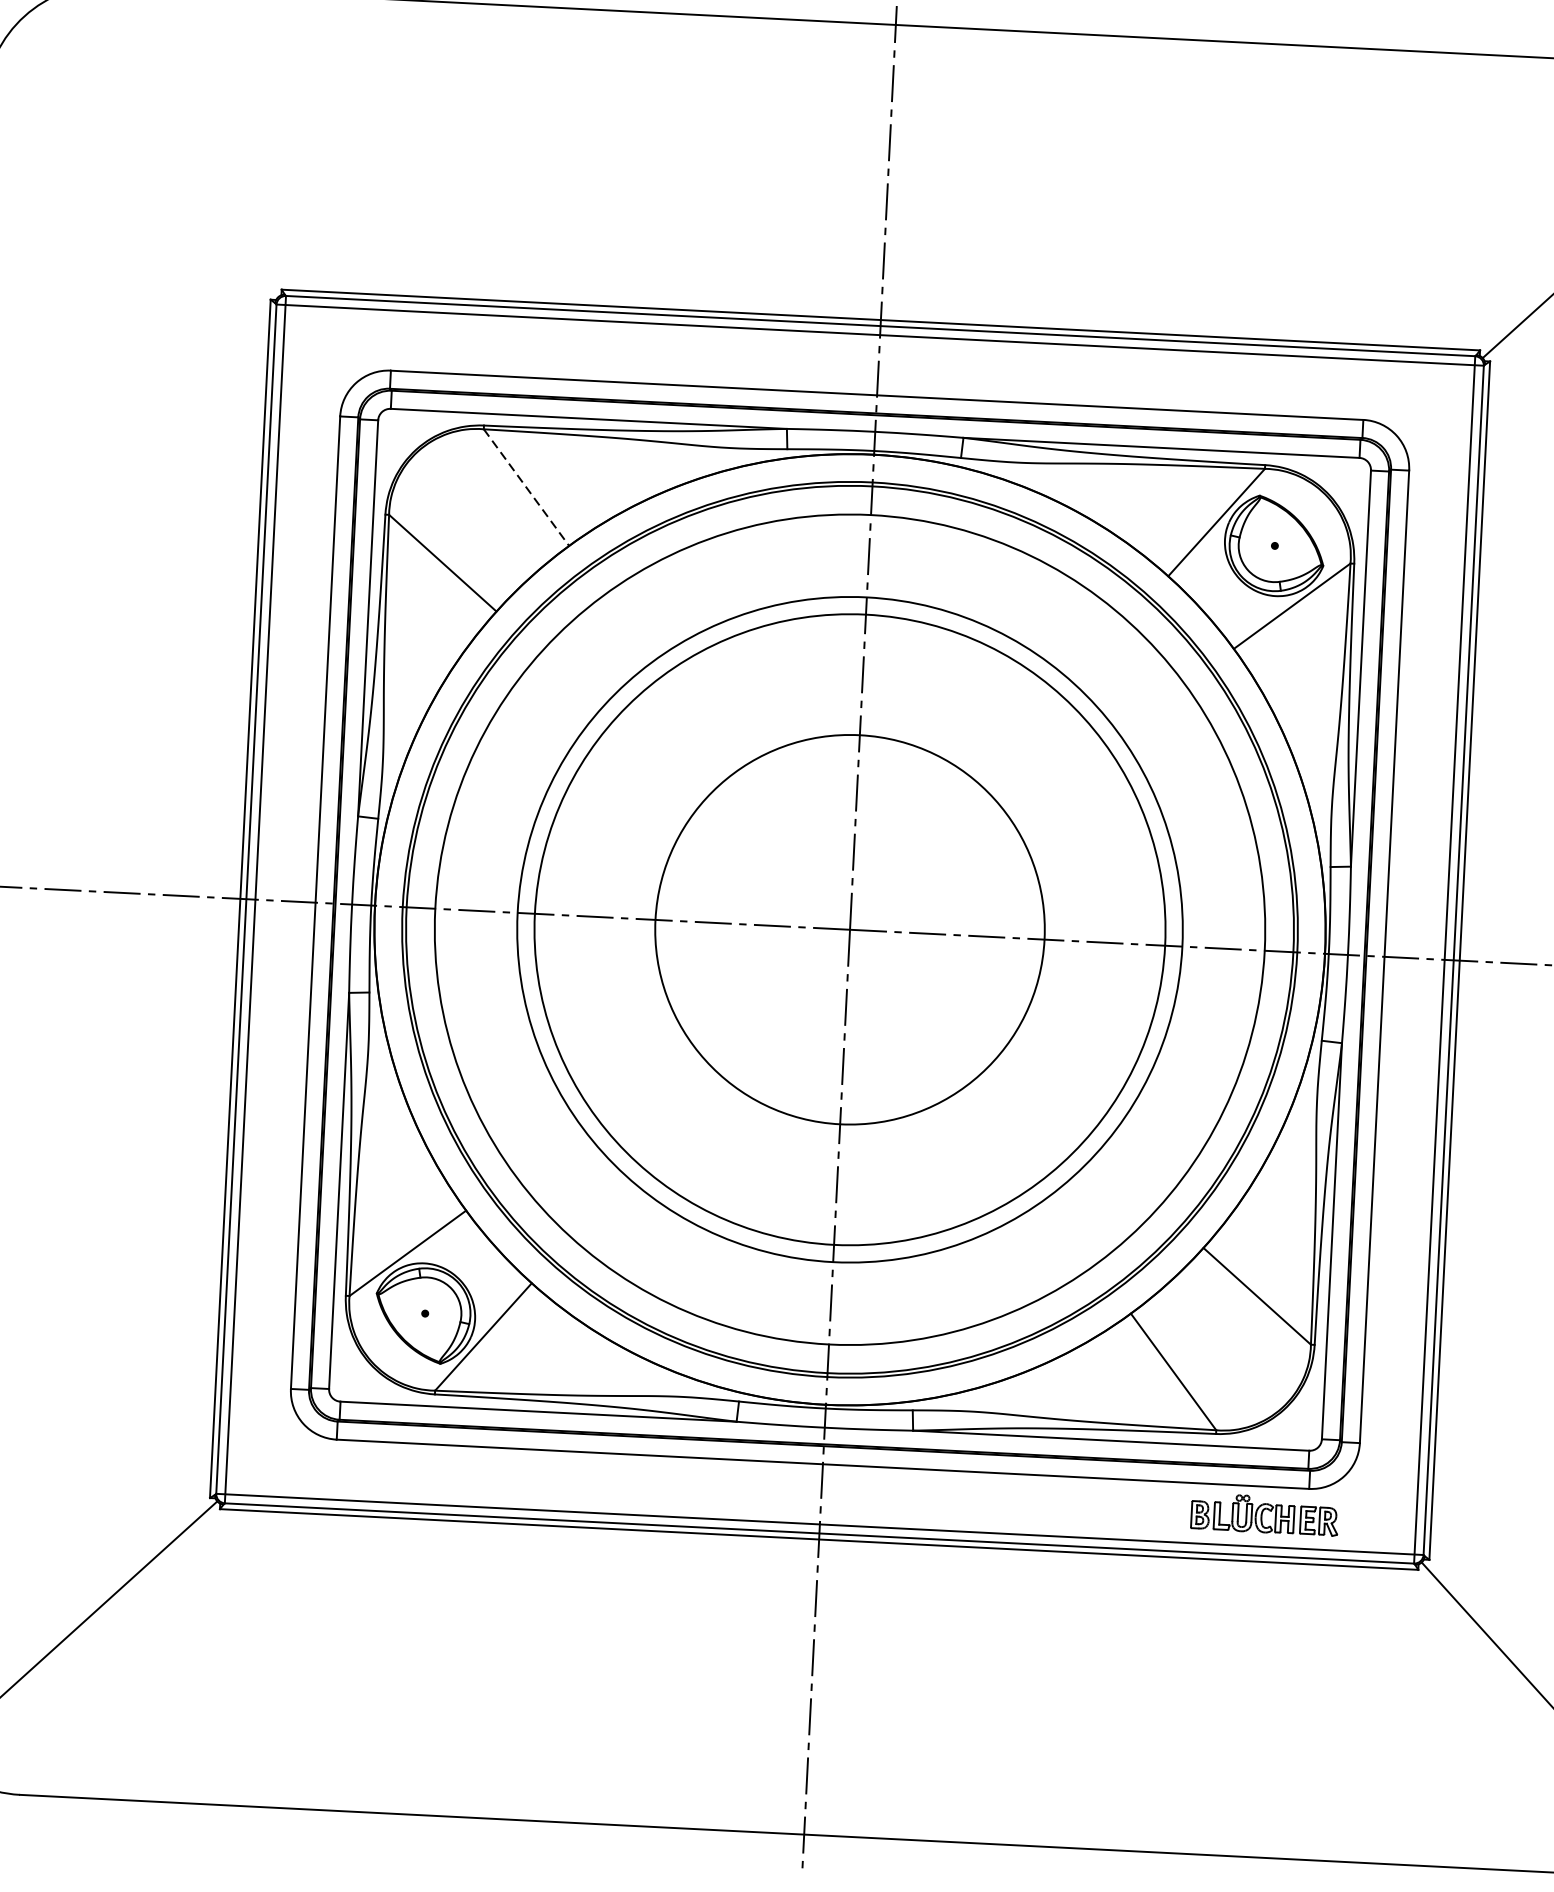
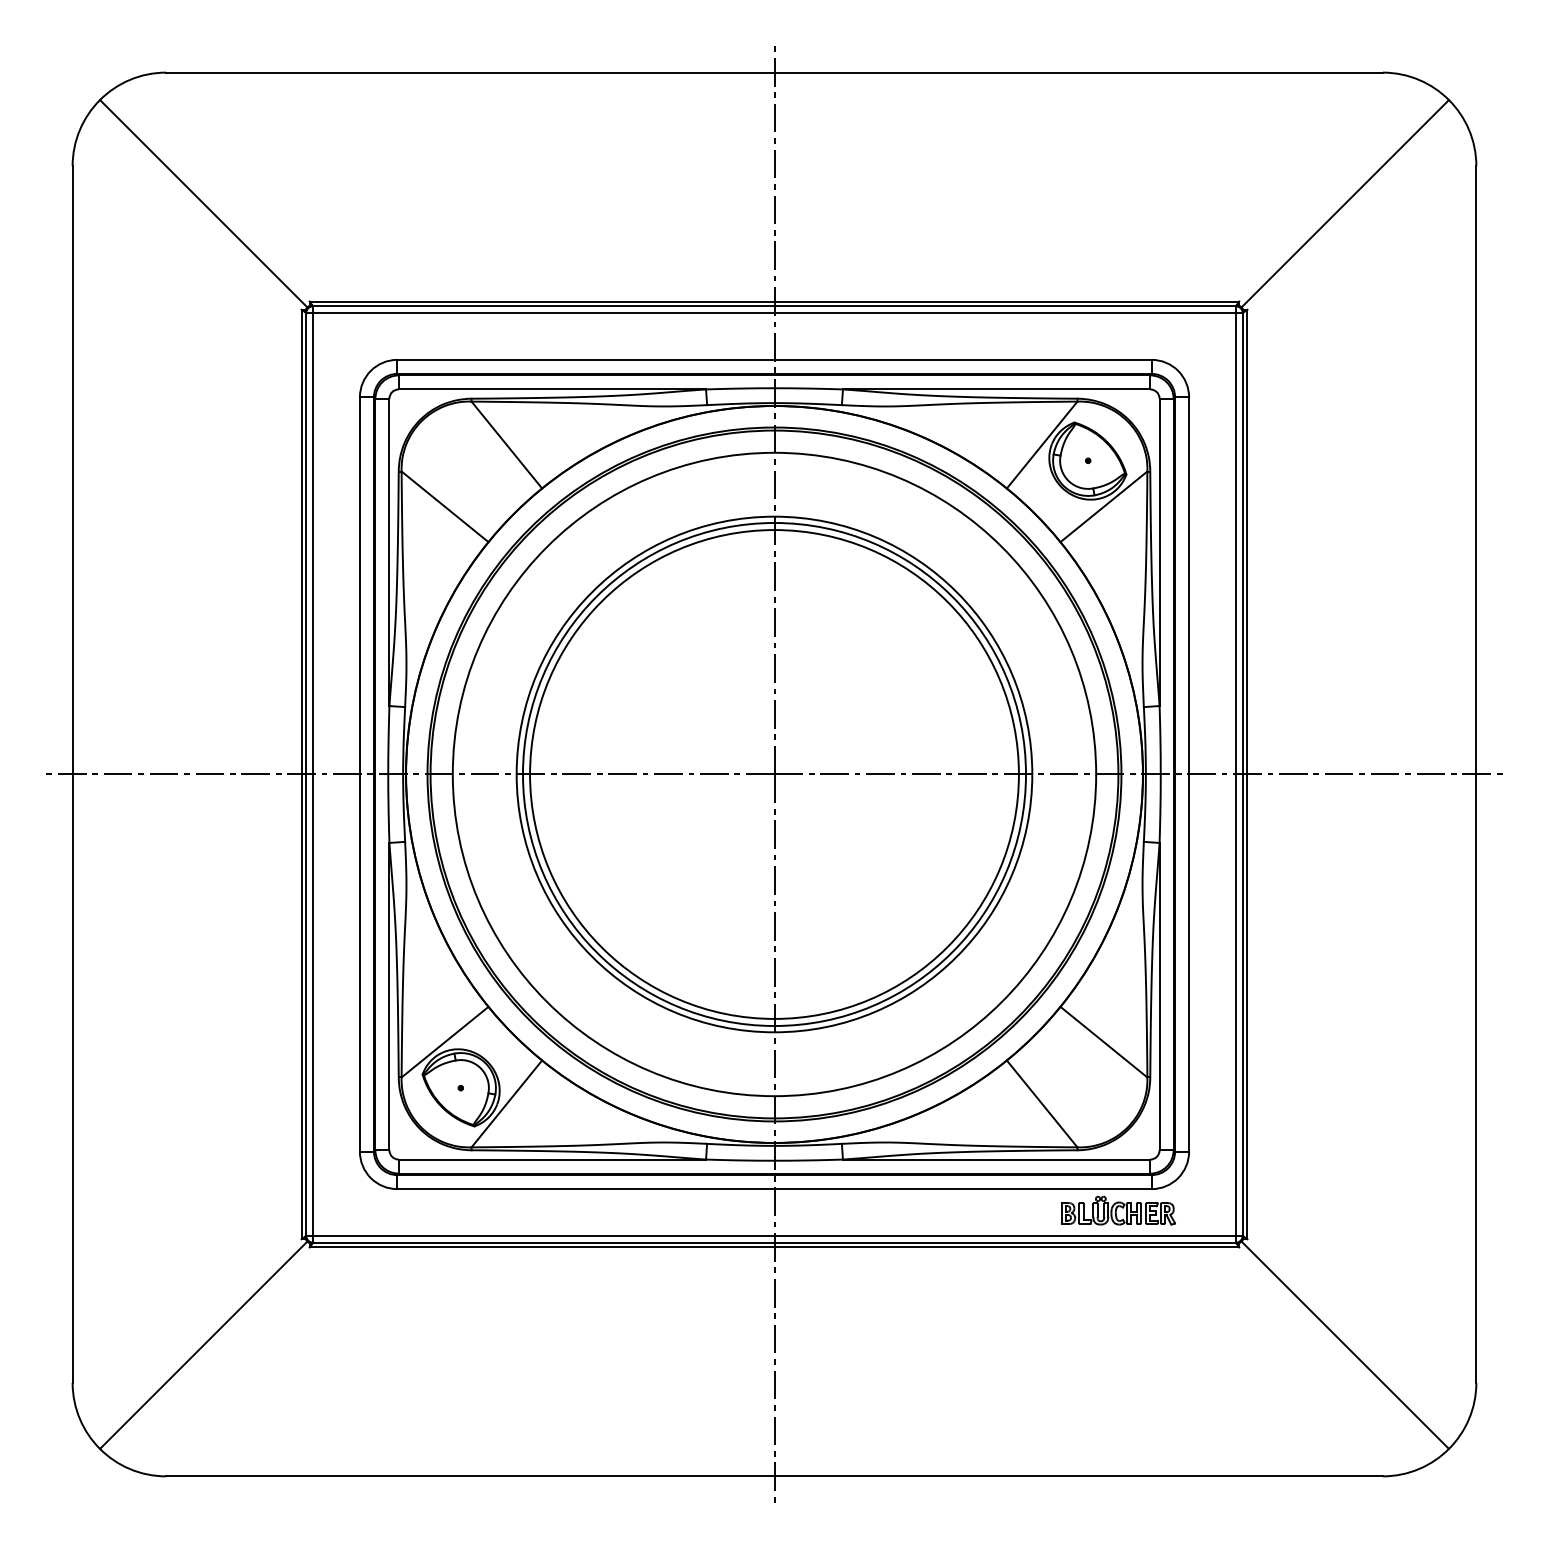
line: (151, 156) -> (203, 203), added
line: (526, 488) -> (506, 445), dashed -> solid
circle: (850, 929) -> (774, 774), size x1.67

